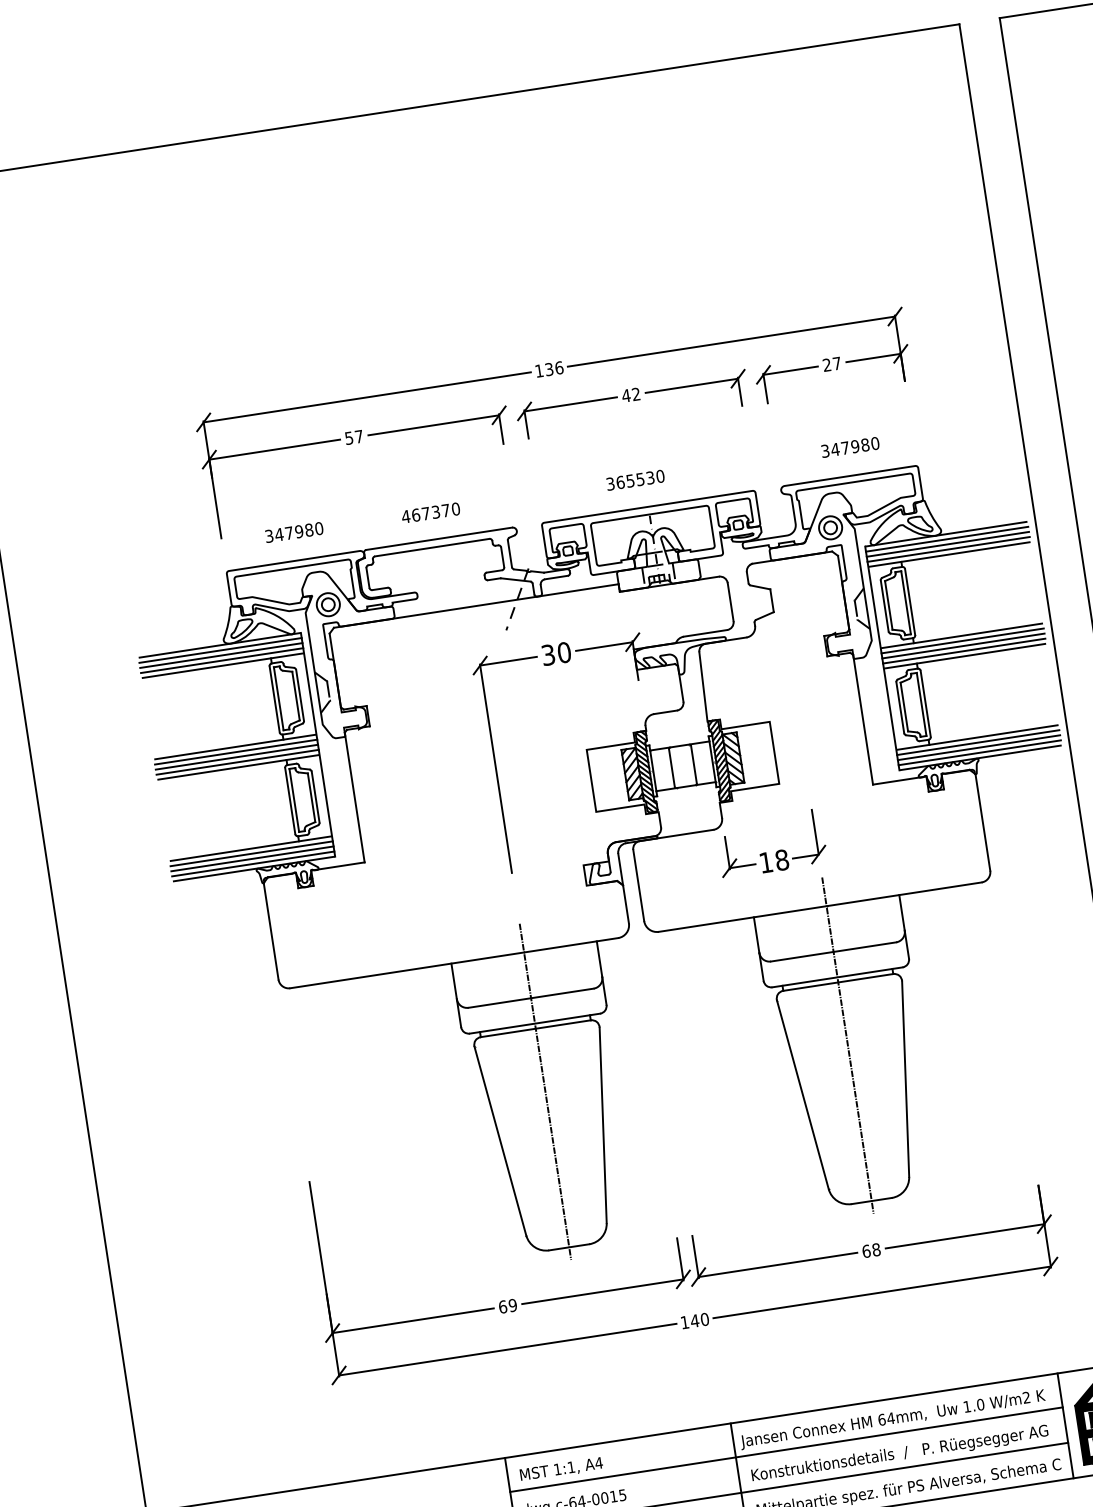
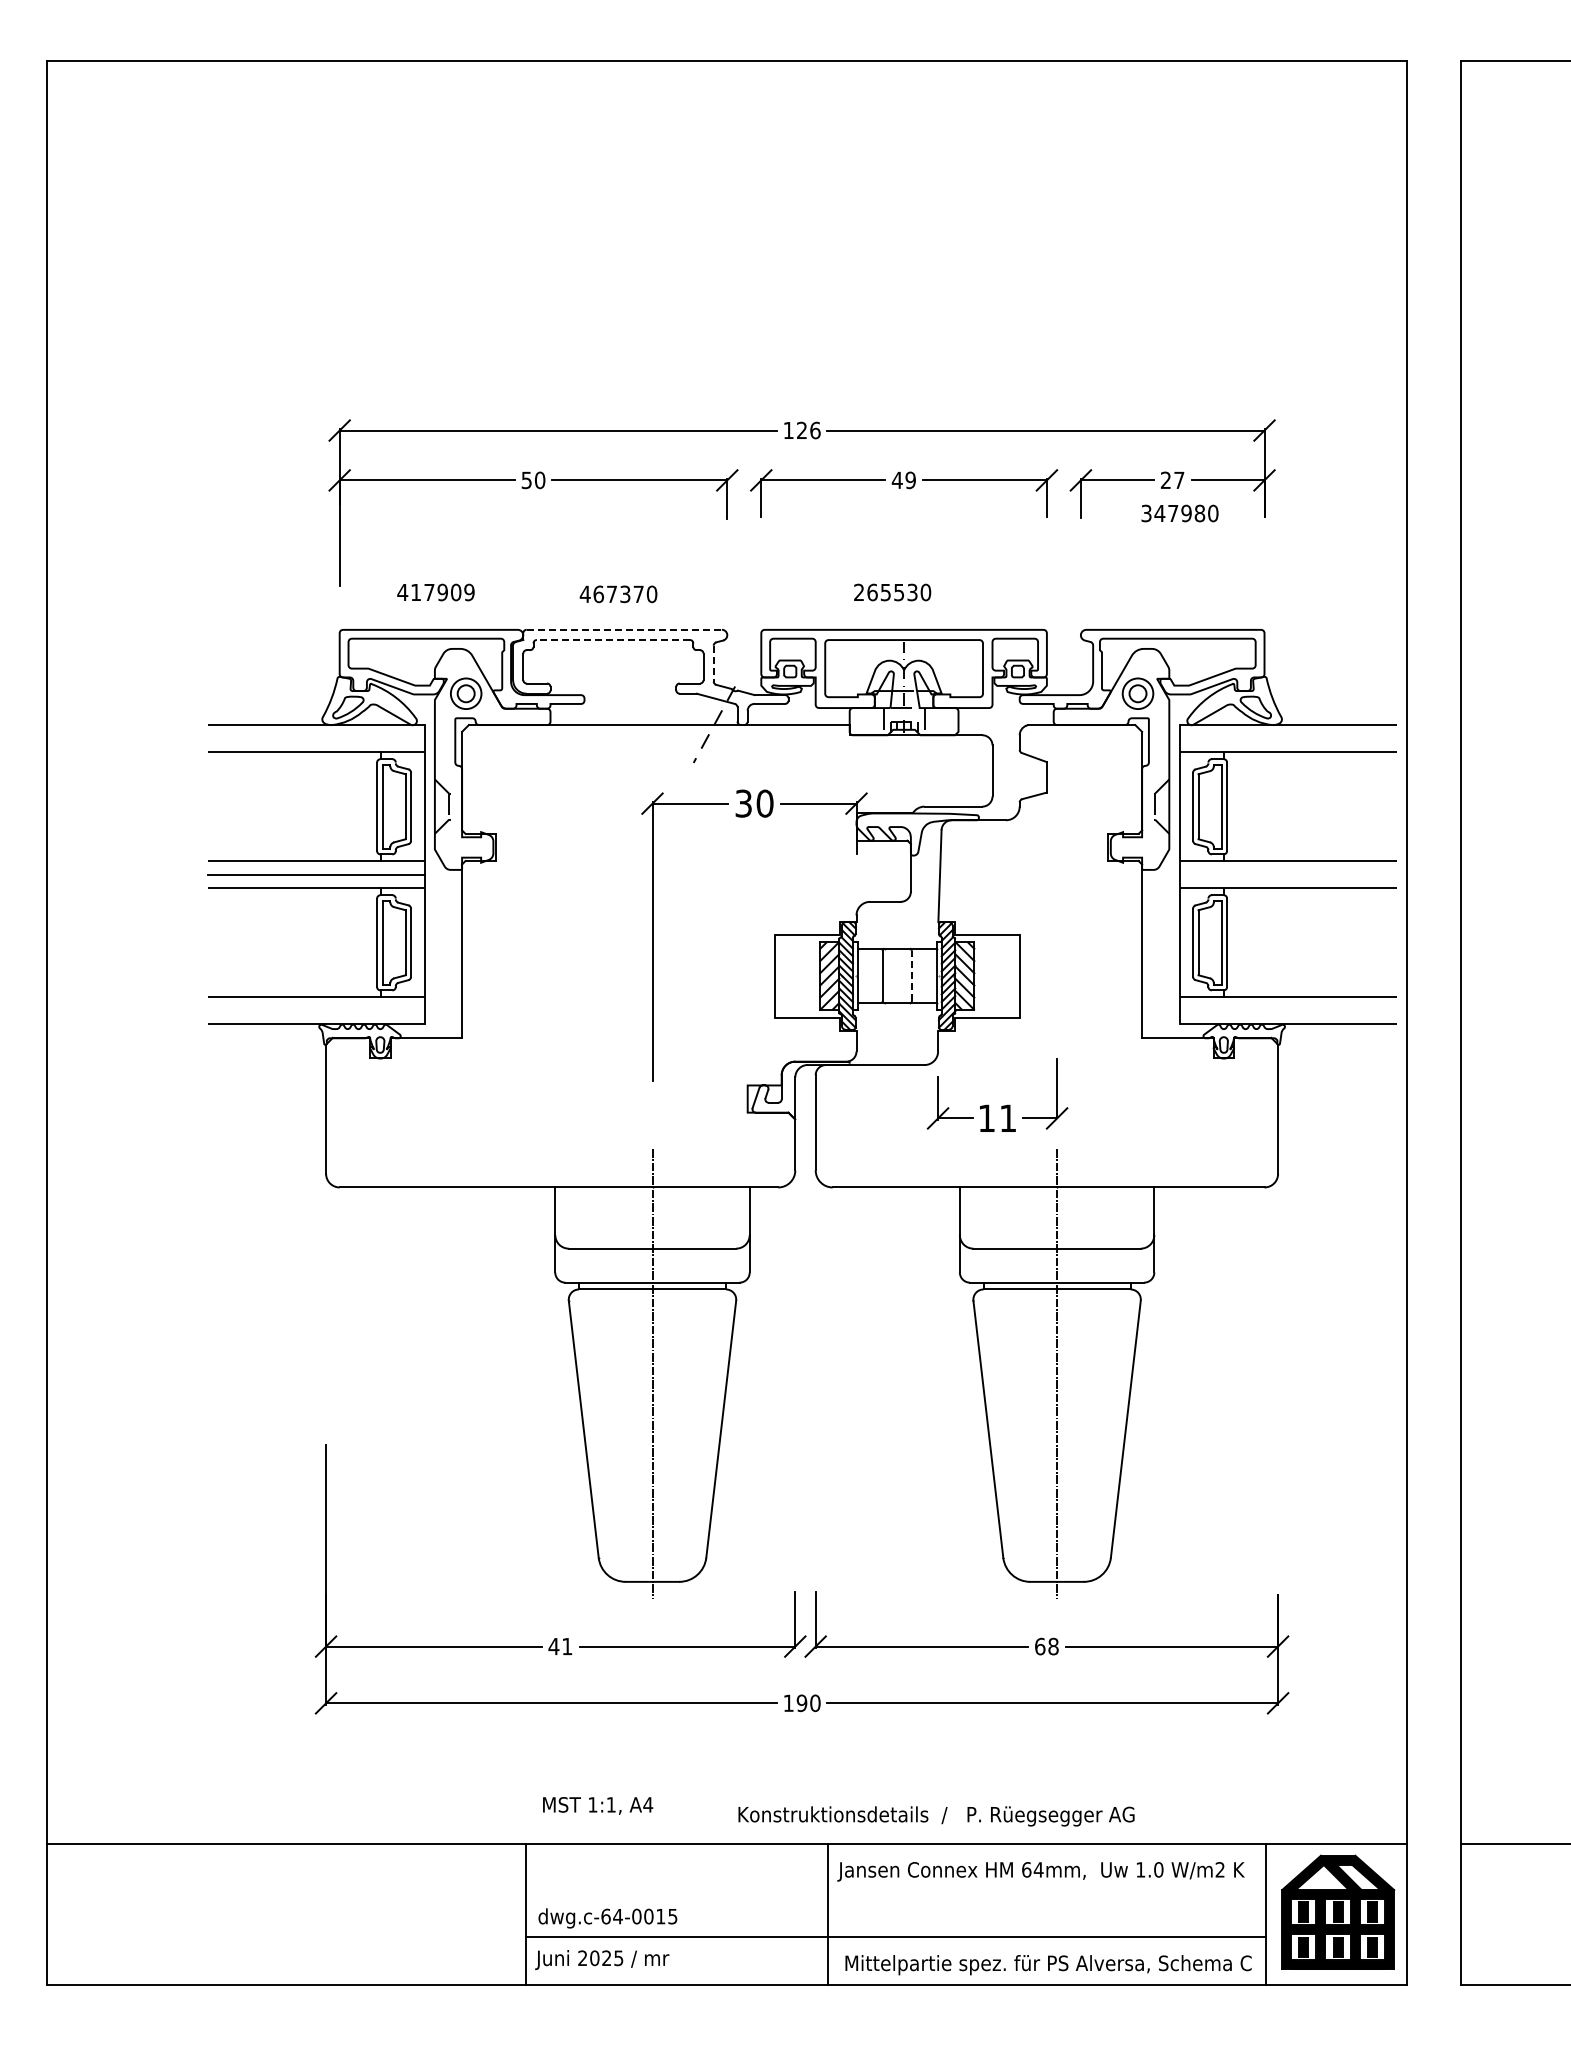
text: (548, 369) -> (801, 430), 136 -> 126
text: (636, 394) -> (910, 480), 42 -> 49
text: (359, 436) -> (540, 480), 57 -> 50
text: (850, 447) -> (1179, 513), moved
text: (610, 484) -> (859, 592), 365530 -> 265530
text: (293, 532) -> (435, 592), 347980 -> 417909
line: (439, 538) -> (624, 629), solid -> dashed
line: (946, 539) -> (1287, 732), removed
line: (947, 544) -> (1287, 738), removed
line: (432, 547) -> (613, 639), solid -> dashed
line: (948, 549) -> (1287, 745), removed
line: (509, 553) -> (713, 663), solid -> dashed
line: (962, 641) -> (1287, 868), removed
line: (963, 645) -> (1287, 874), removed
line: (220, 650) -> (315, 732), removed
line: (963, 651) -> (1287, 881), removed
line: (220, 655) -> (315, 738), removed
line: (221, 660) -> (315, 745), removed
line: (977, 743) -> (1287, 1004), removed
line: (978, 747) -> (1287, 1010), removed
line: (235, 752) -> (315, 868), removed
line: (979, 752) -> (1287, 1017), removed
line: (237, 762) -> (315, 881), removed
line: (694, 764) -> (912, 975), solid -> dashed
line: (251, 854) -> (315, 1004), removed
line: (251, 858) -> (315, 1010), removed
text: (782, 860) -> (1008, 1118), 18 -> 11
line: (252, 863) -> (315, 1017), removed
text: (507, 1306) -> (560, 1646), 69 -> 41
text: (694, 1321) -> (801, 1703), 140 -> 190
line: (786, 1449) -> (895, 1889), removed
text: (900, 1454) -> (936, 1816), moved
text: (561, 1469) -> (598, 1805), moved

